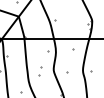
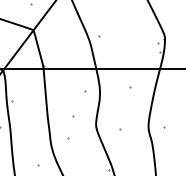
part: (40, 71) -> (72, 128), size x1.6

